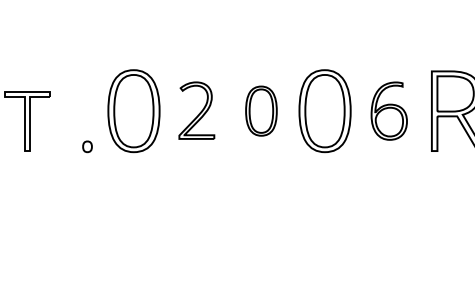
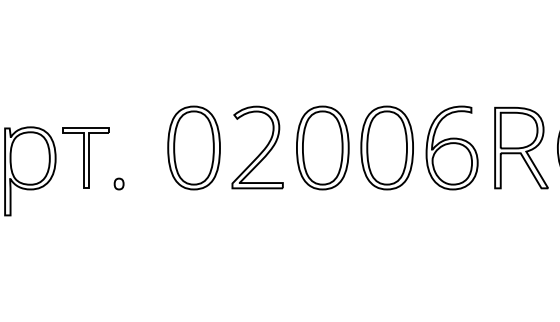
part: (196, 110) -> (257, 147), size x1.43
part: (261, 110) -> (322, 147), size x1.67
part: (388, 110) -> (451, 147), size x1.43
part: (86, 146) -> (118, 183), moved

